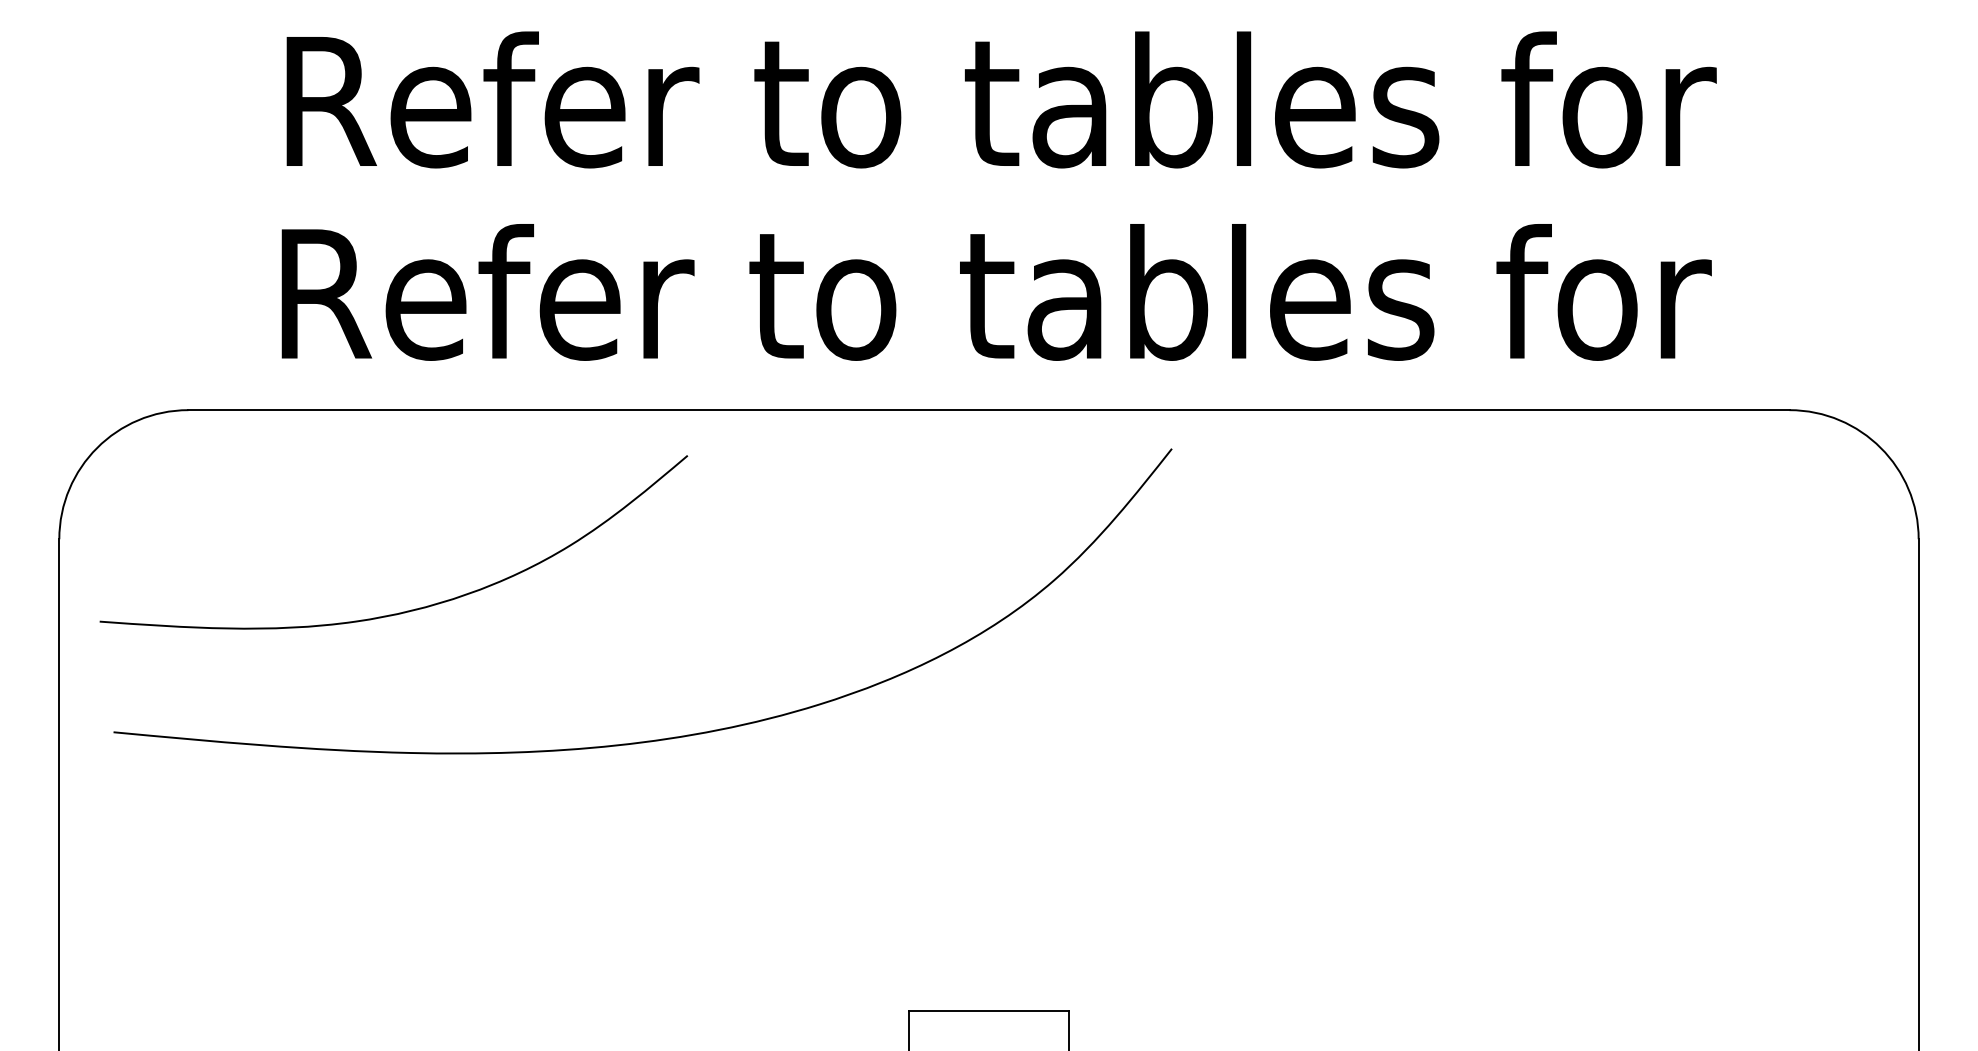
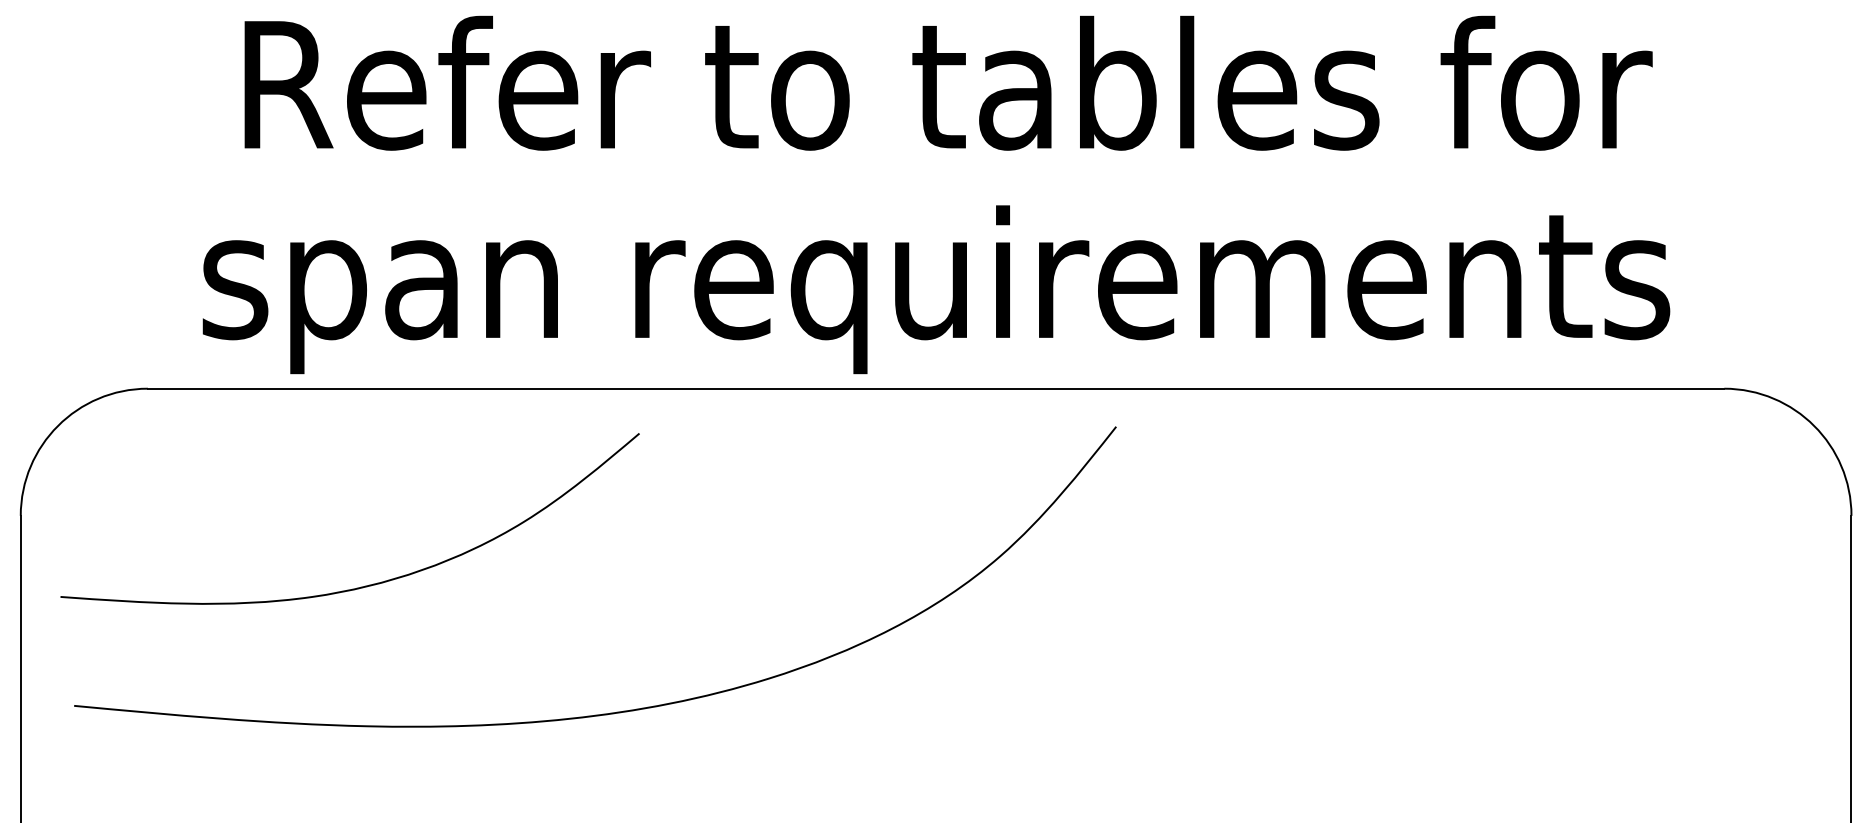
text: (989, 309) -> (936, 289), Refer to tables for -> span requirements

